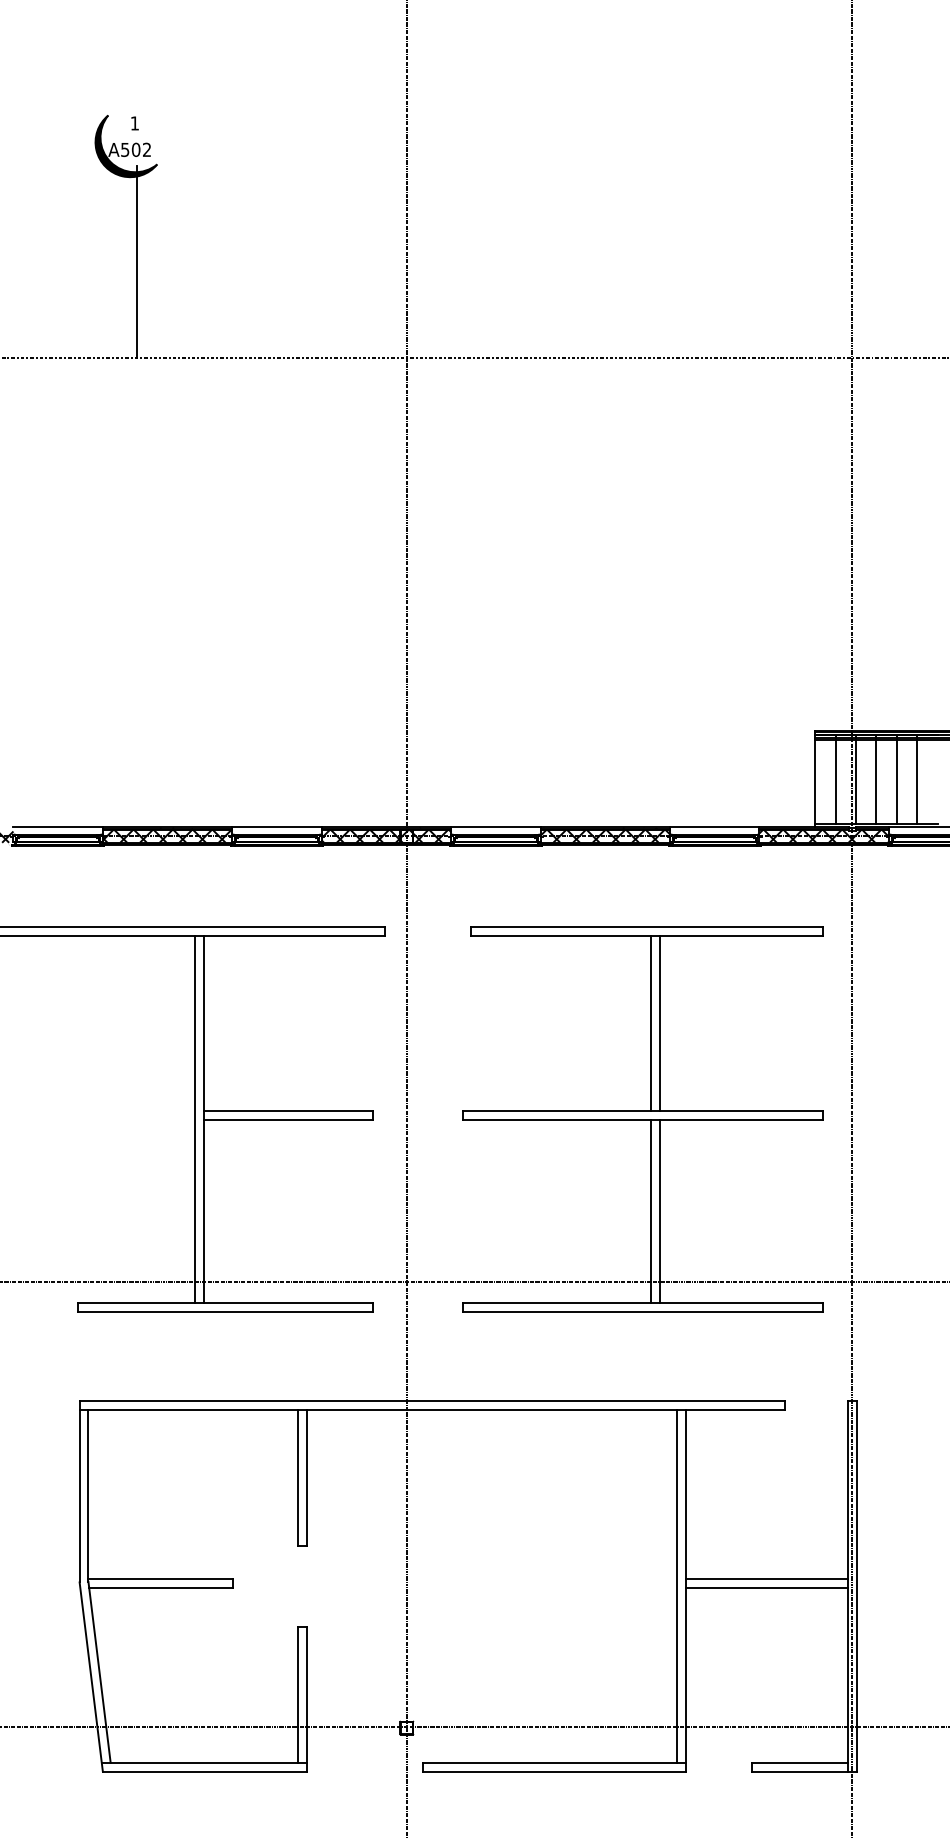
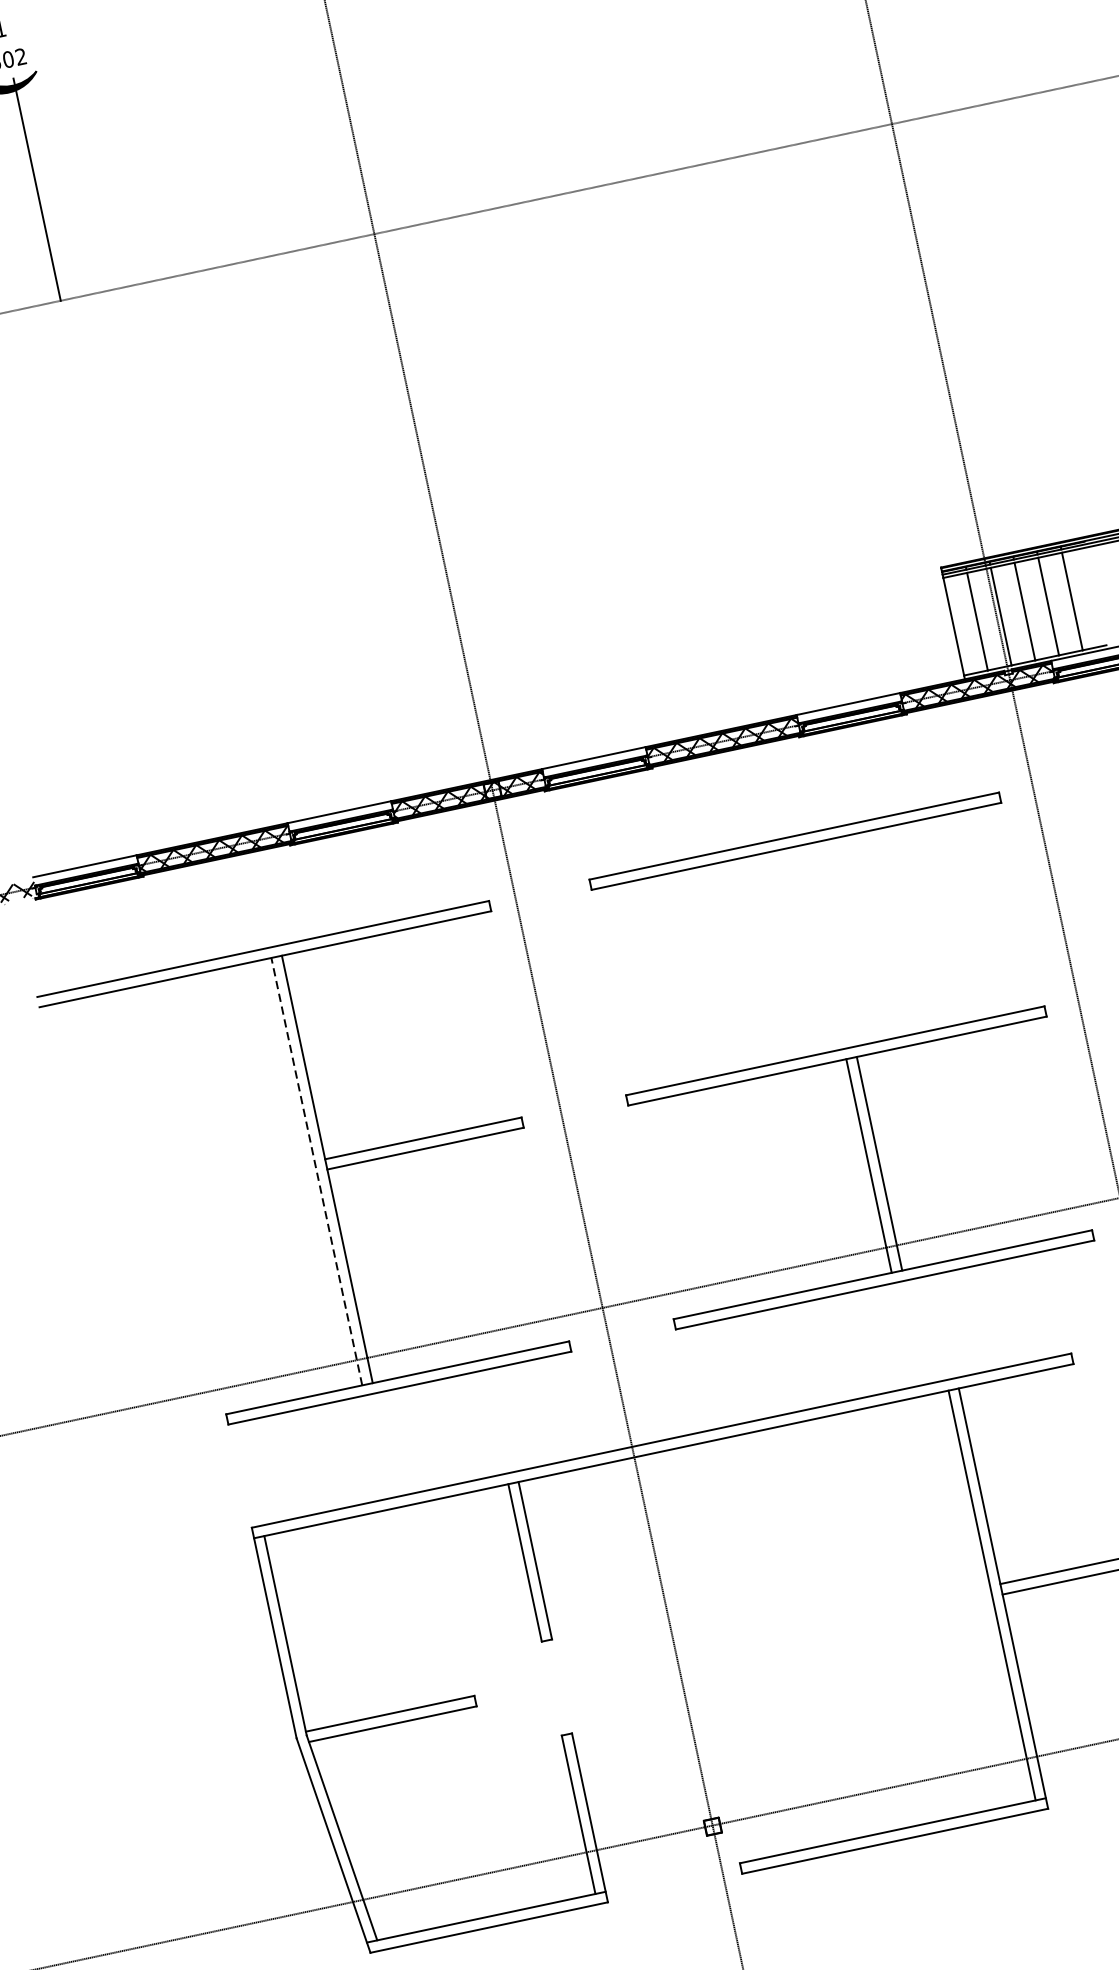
line: (651, 1022) -> (822, 946), removed
line: (660, 1022) -> (833, 944), removed
line: (195, 1119) -> (316, 1171), solid -> dashed

